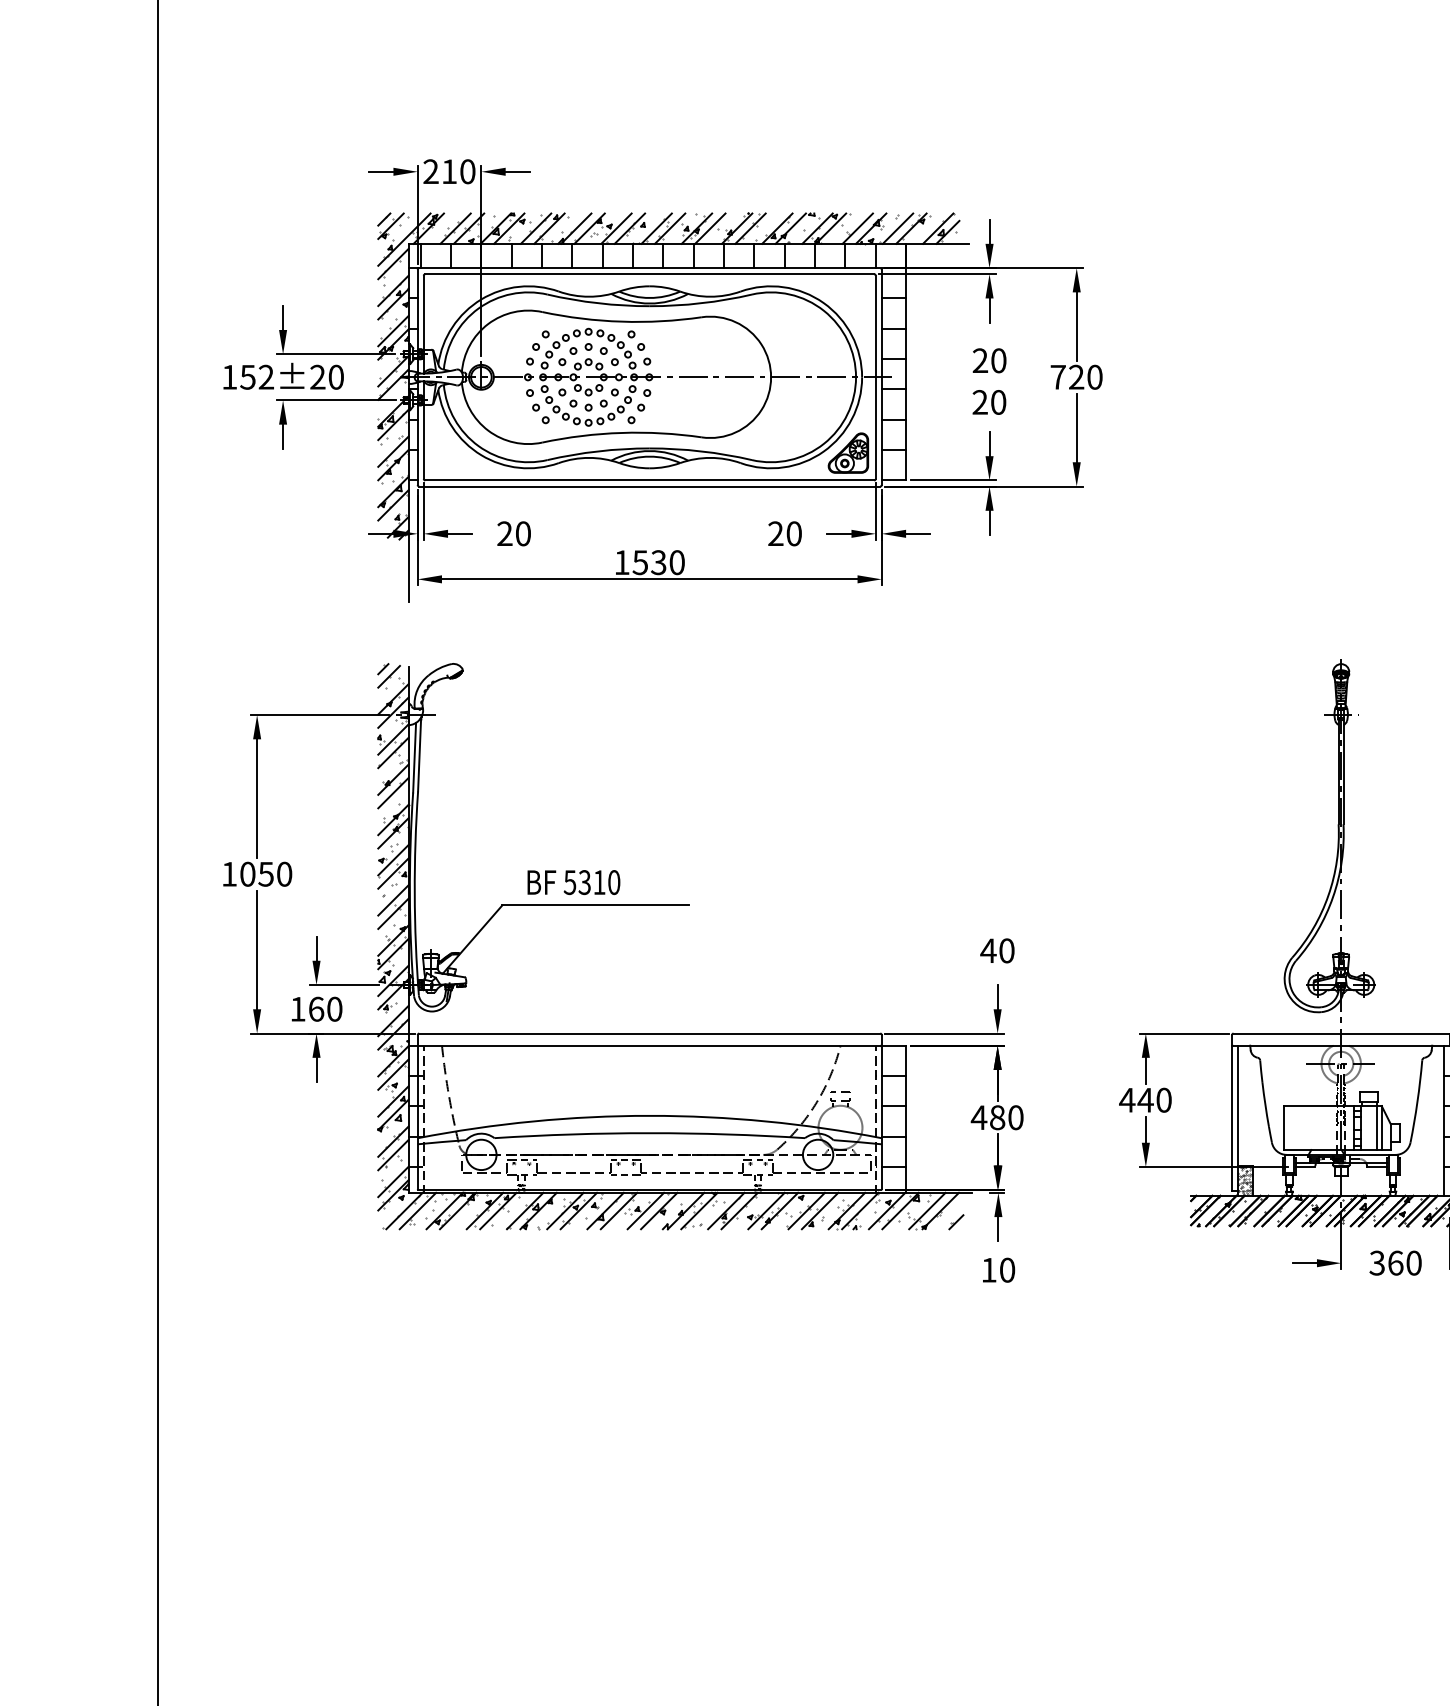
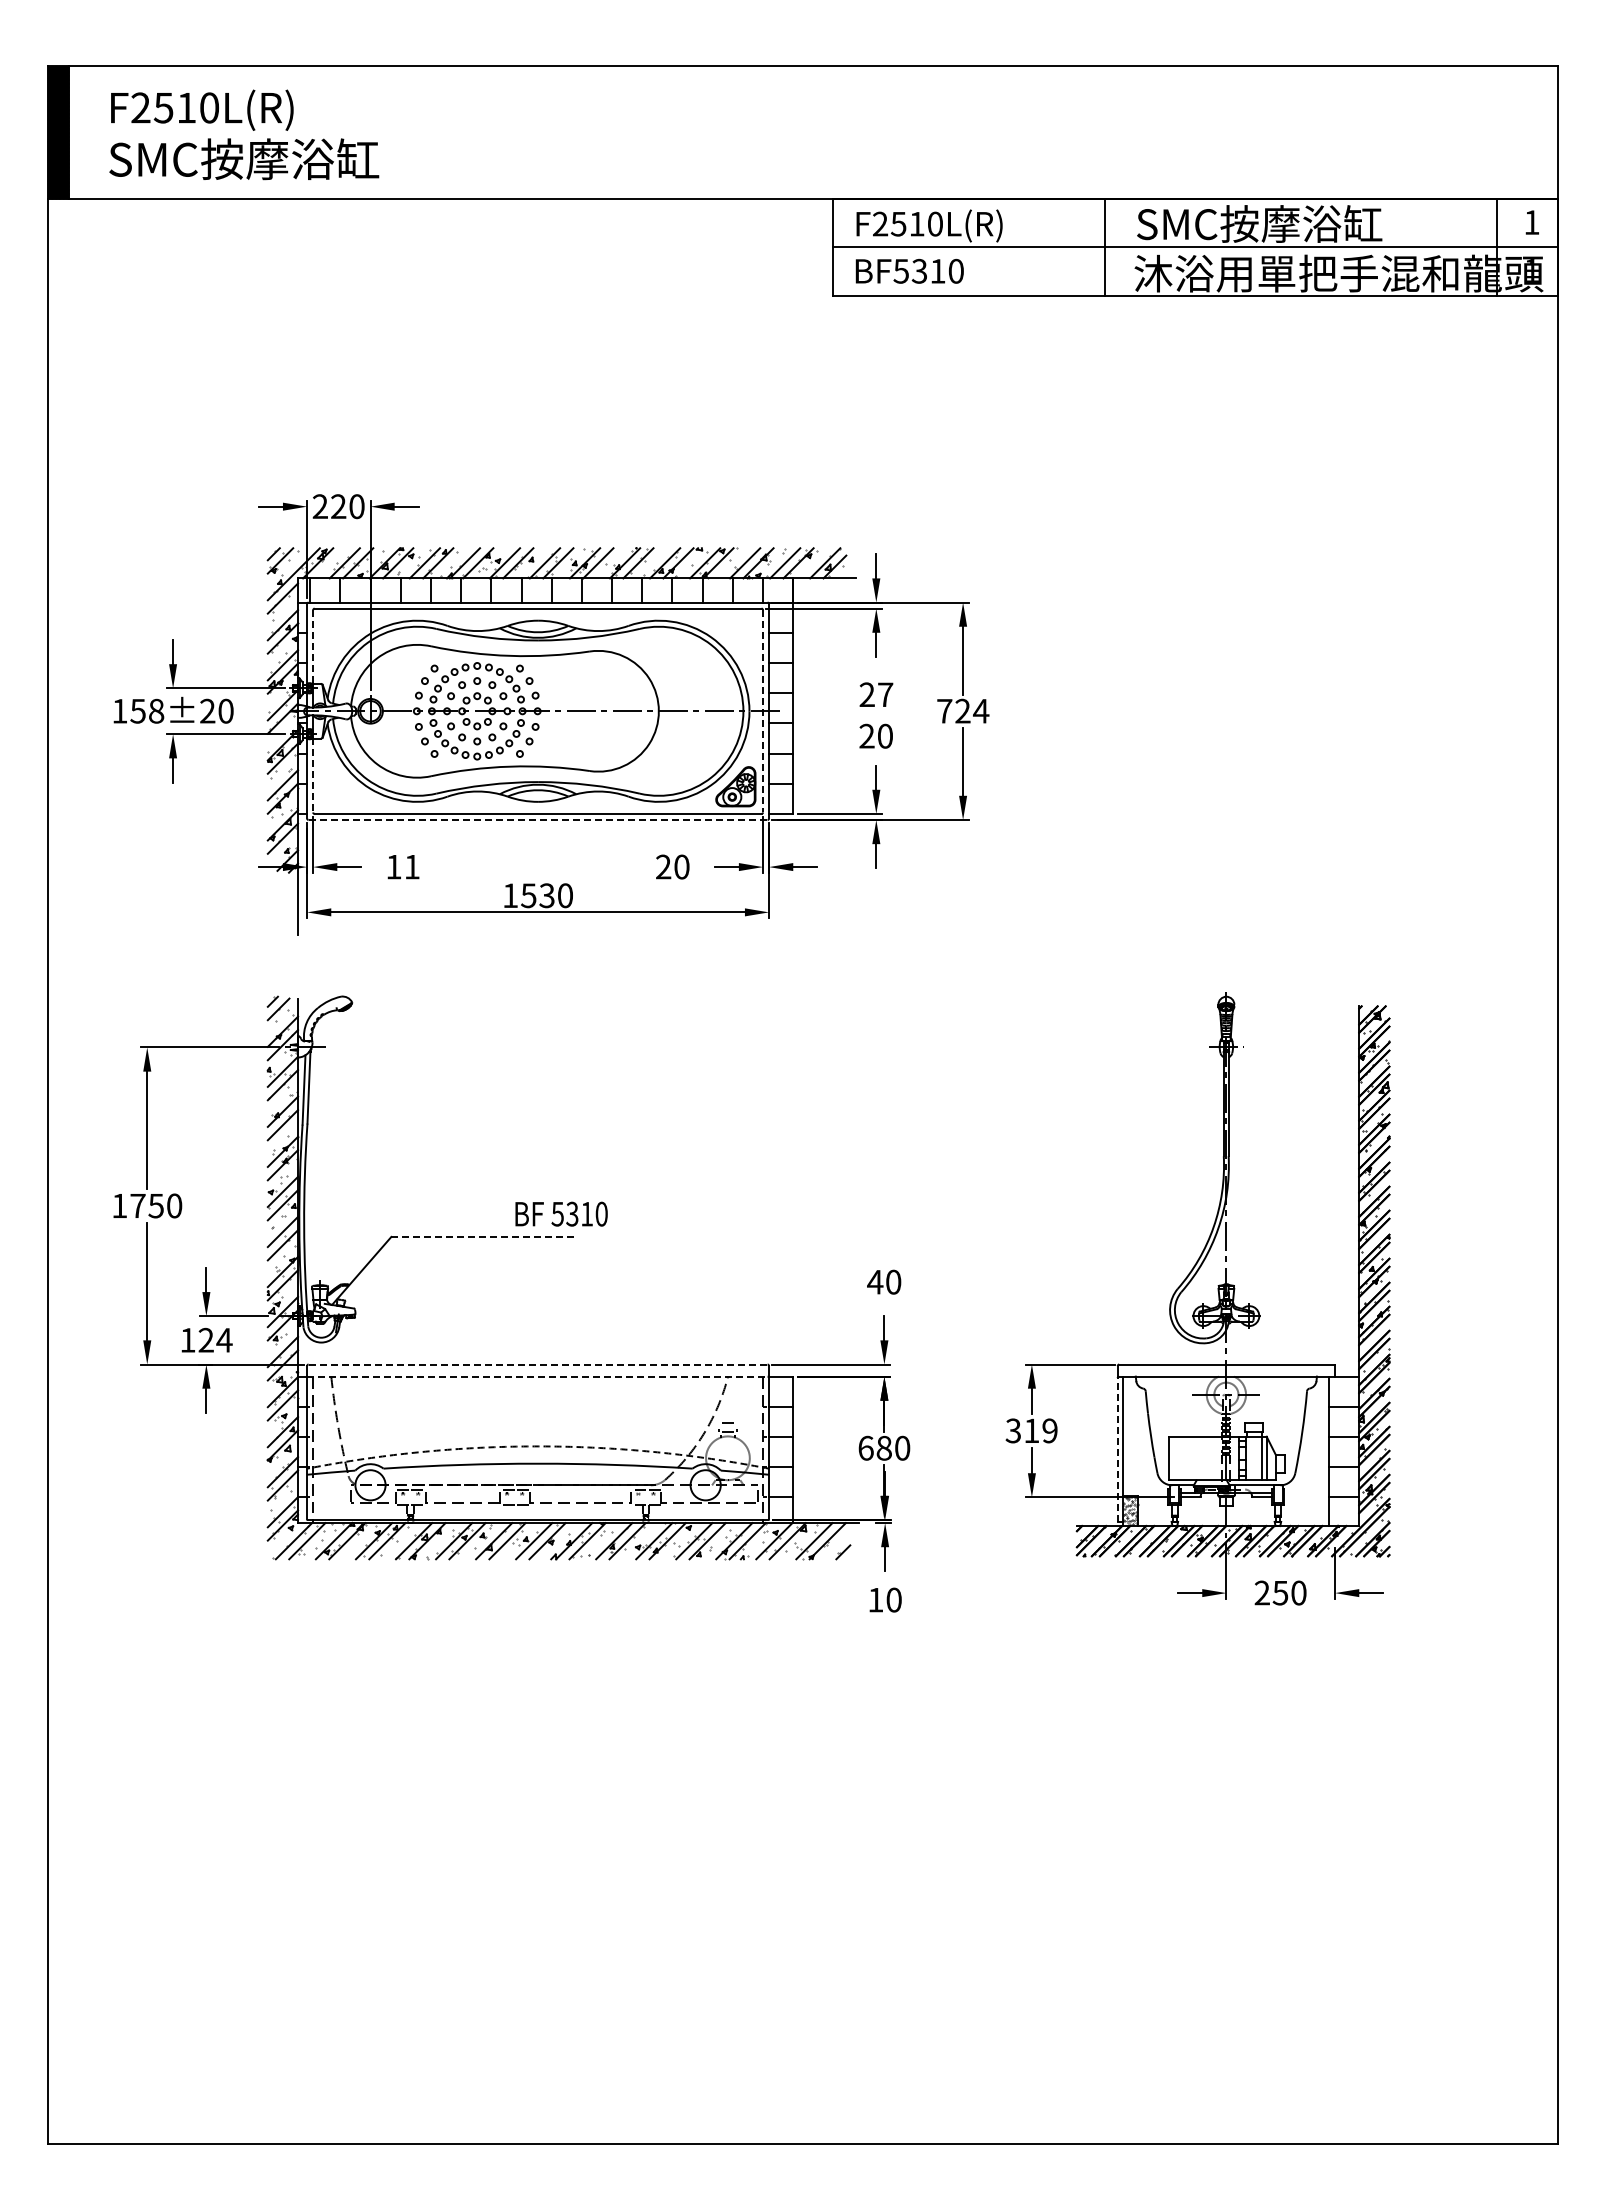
text: (449, 171) -> (338, 506), 210 -> 220
line: (424, 314) -> (313, 648), solid -> dashed
text: (998, 360) -> (885, 694), 20 -> 27
text: (266, 376) -> (156, 710), 152±20 -> 158±20
text: (1095, 376) -> (981, 710), 720 -> 724
line: (876, 377) -> (763, 711), solid -> dashed
line: (424, 441) -> (313, 775), solid -> dashed
line: (650, 486) -> (538, 819), solid -> dashed
text: (513, 533) -> (402, 866), 20 -> 11
text: (247, 873) -> (137, 1205), 1050 -> 1750
text: (573, 881) -> (561, 1213), moved
line: (595, 904) -> (484, 1236), solid -> dashed
text: (325, 1008) -> (215, 1339), 160 -> 124
line: (650, 1033) -> (538, 1364), solid -> dashed
line: (650, 1045) -> (538, 1376), solid -> dashed
text: (1145, 1099) -> (1031, 1430), 440 -> 319
arc: (650, 1115) -> (538, 1446), solid -> dashed
text: (978, 1116) -> (865, 1447), 480 -> 680
line: (1231, 1118) -> (1117, 1449), solid -> dashed
text: (1386, 1262) -> (1271, 1592), 360 -> 250

